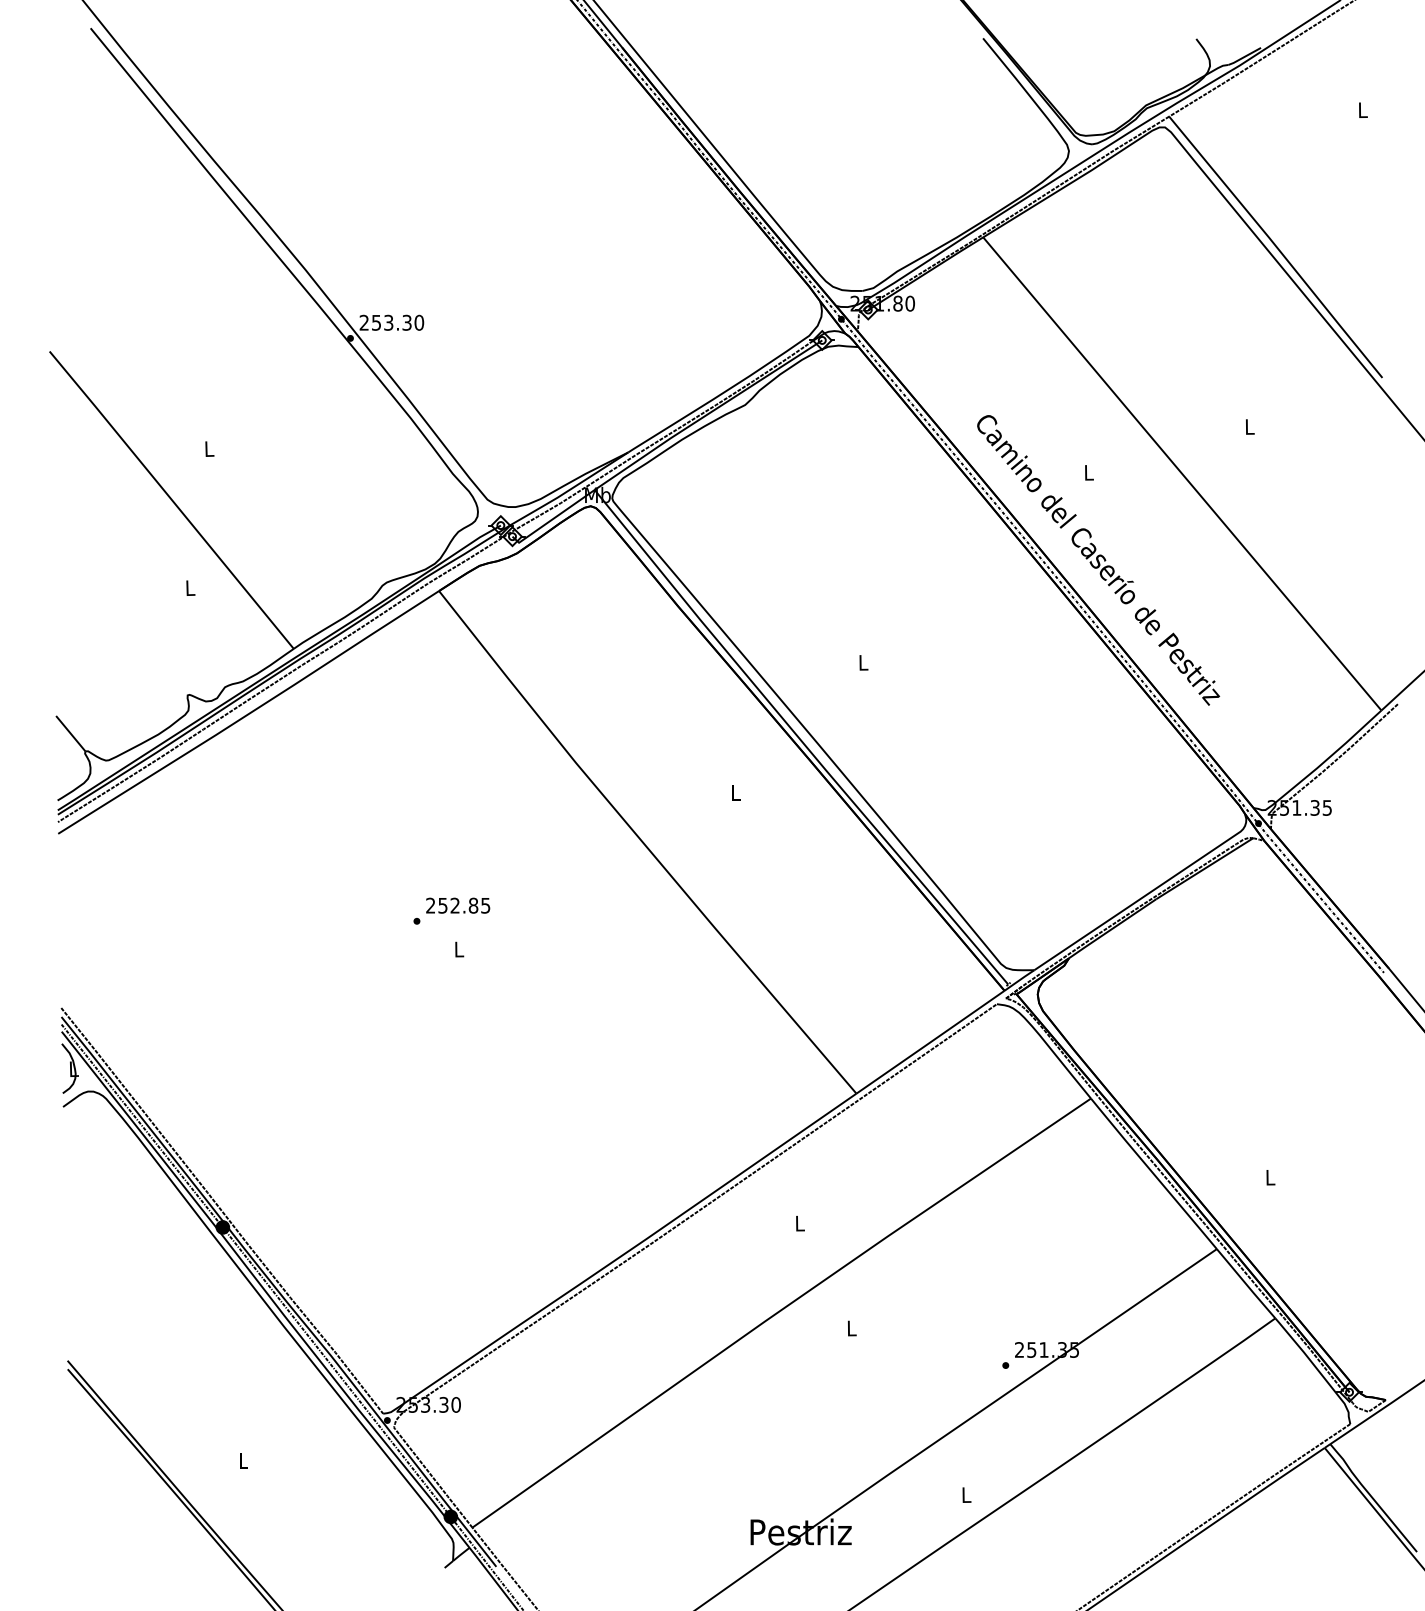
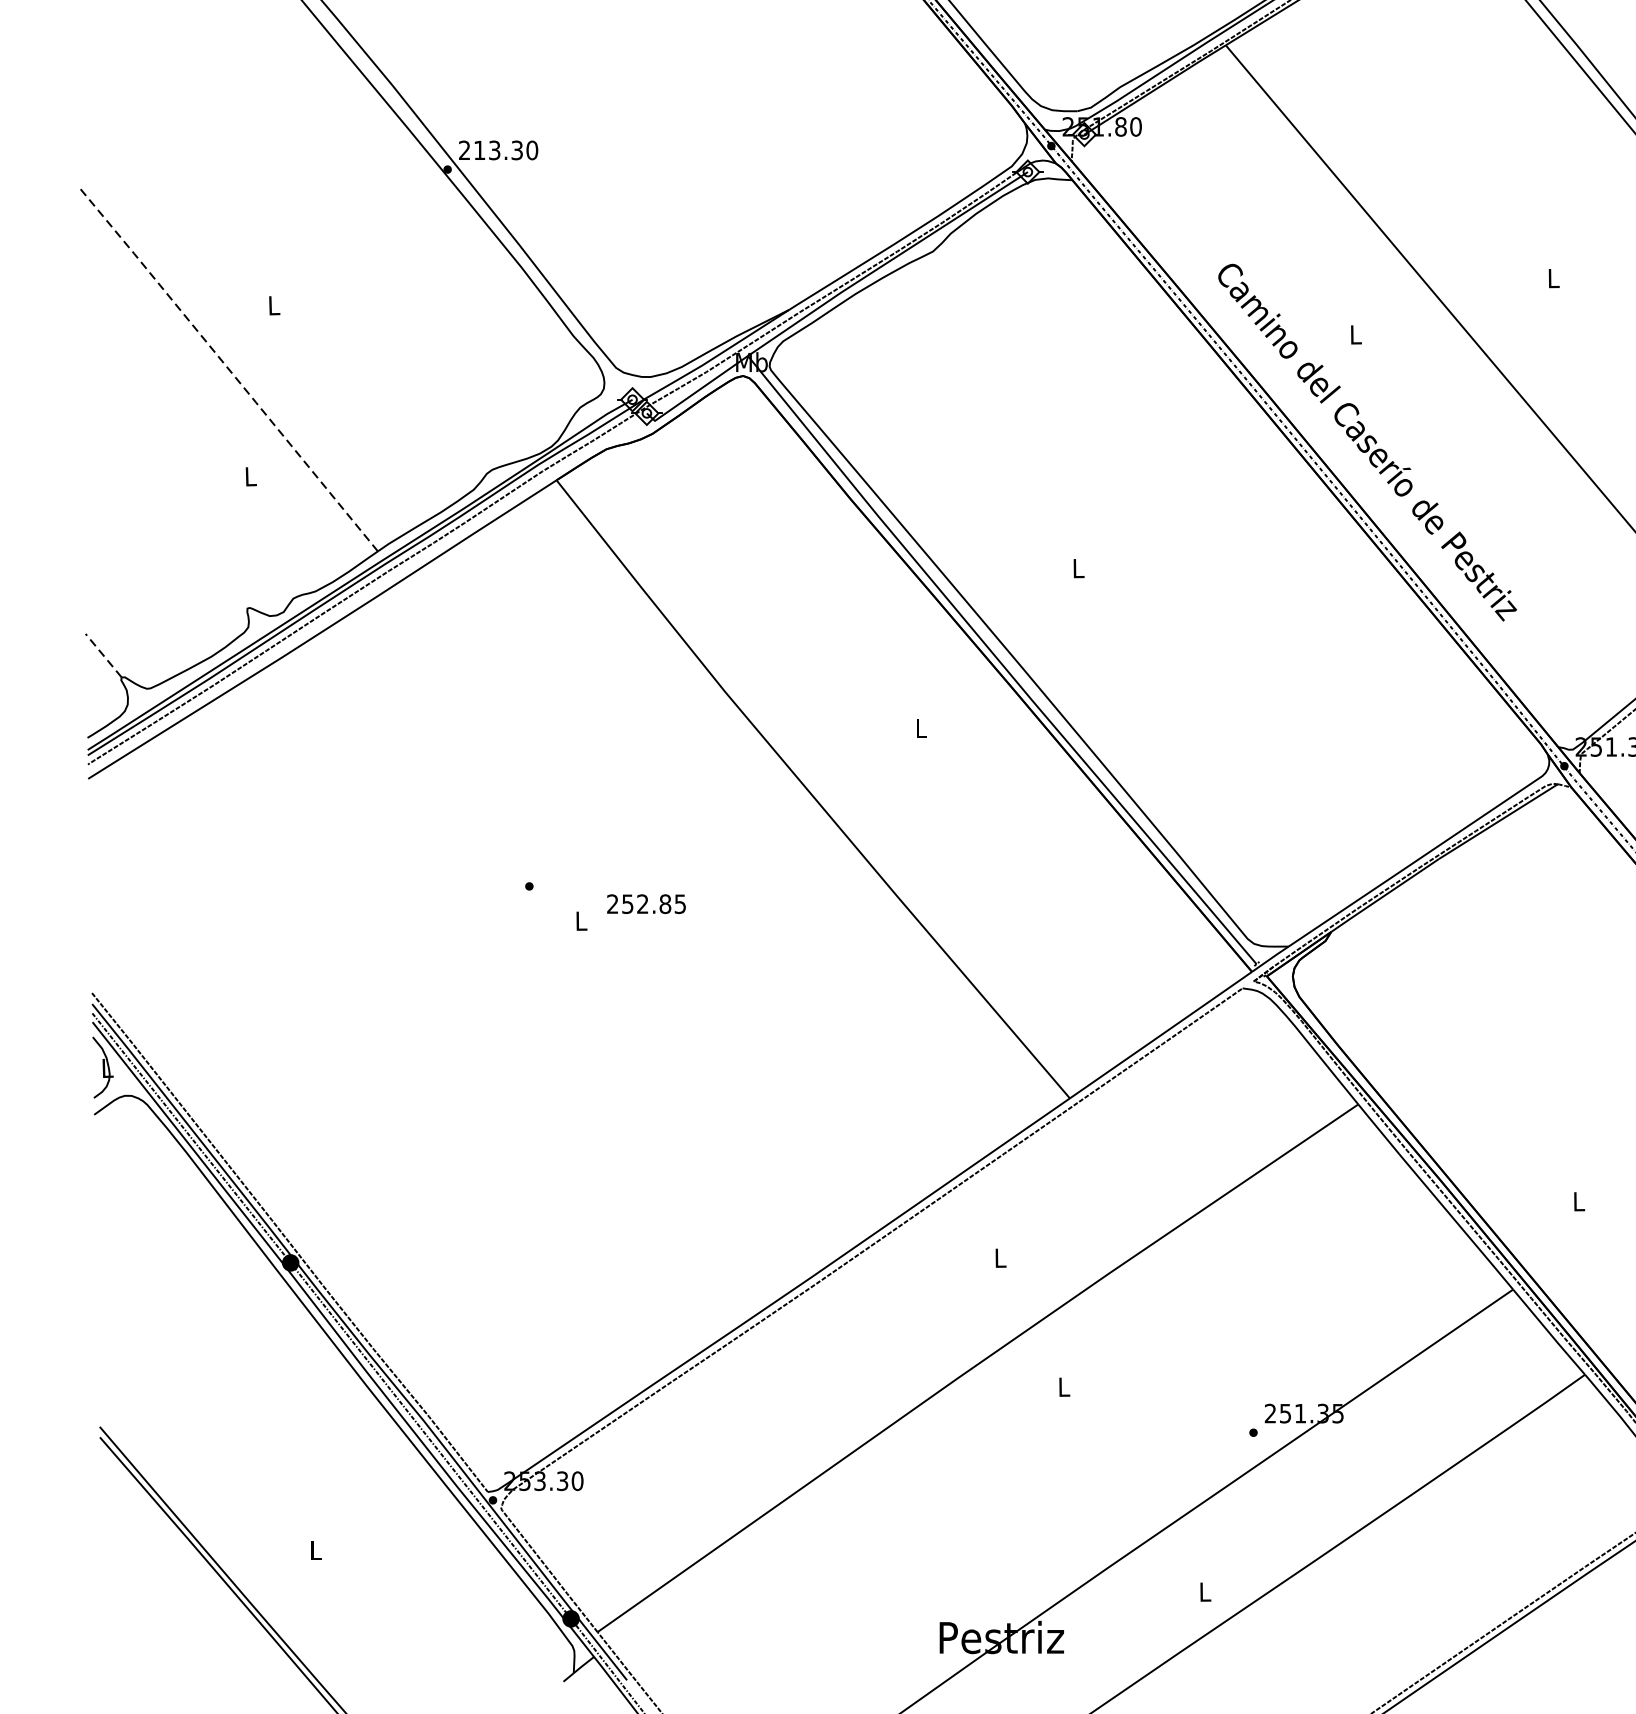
text: (376, 322) -> (479, 150), 253.30 -> 213.30
line: (171, 500) -> (227, 368), solid -> dashed
line: (70, 733) -> (103, 655), solid -> dashed
text: (458, 905) -> (646, 903), moved

